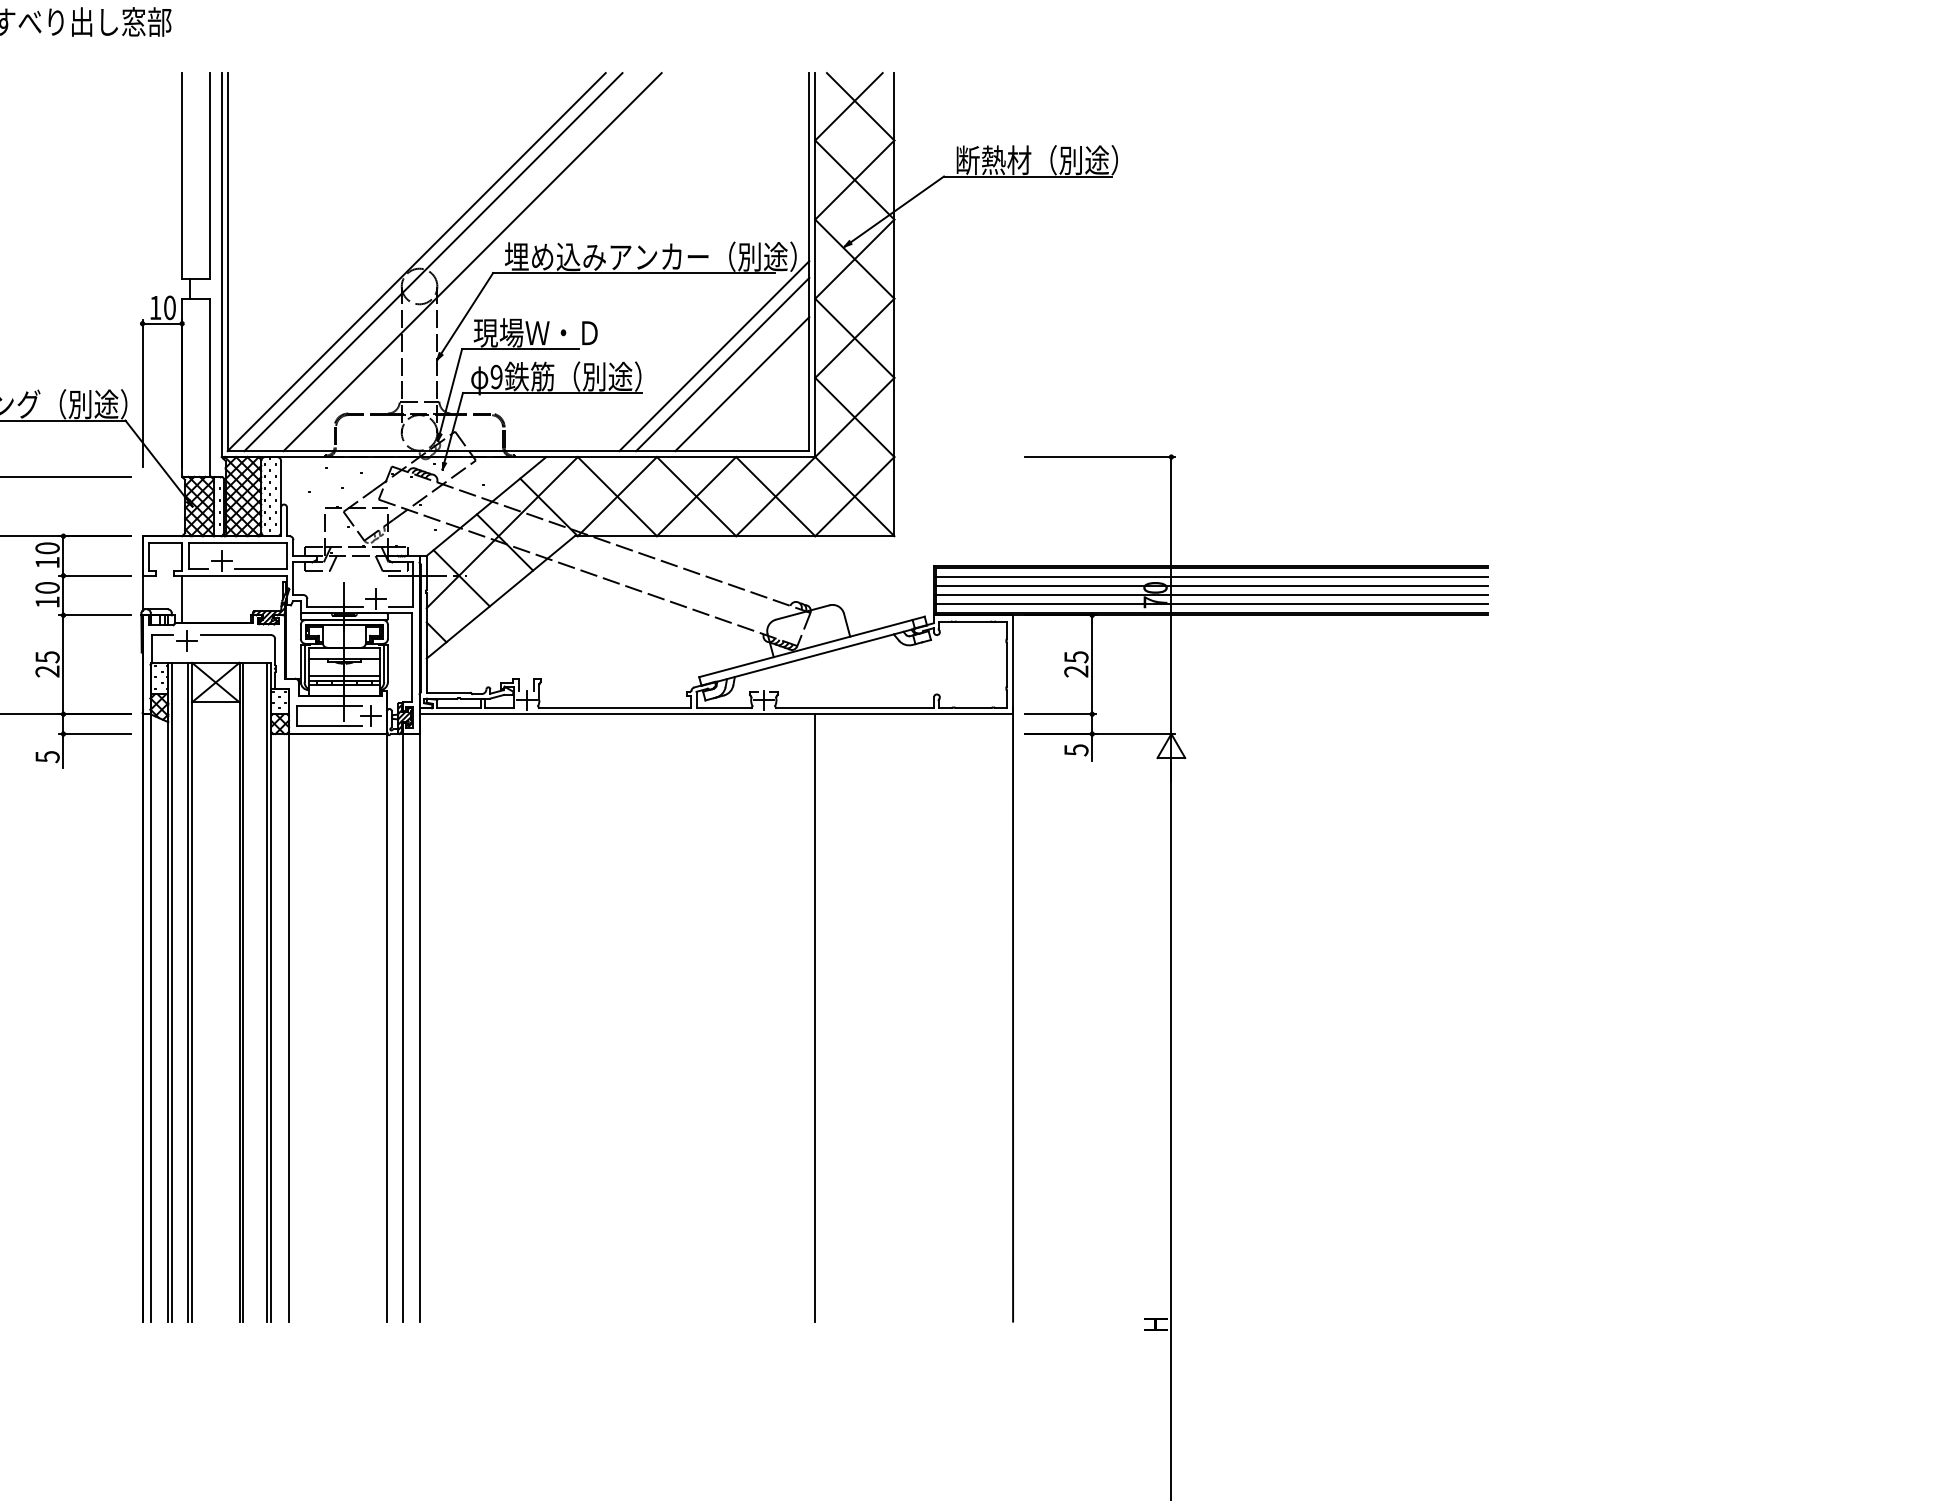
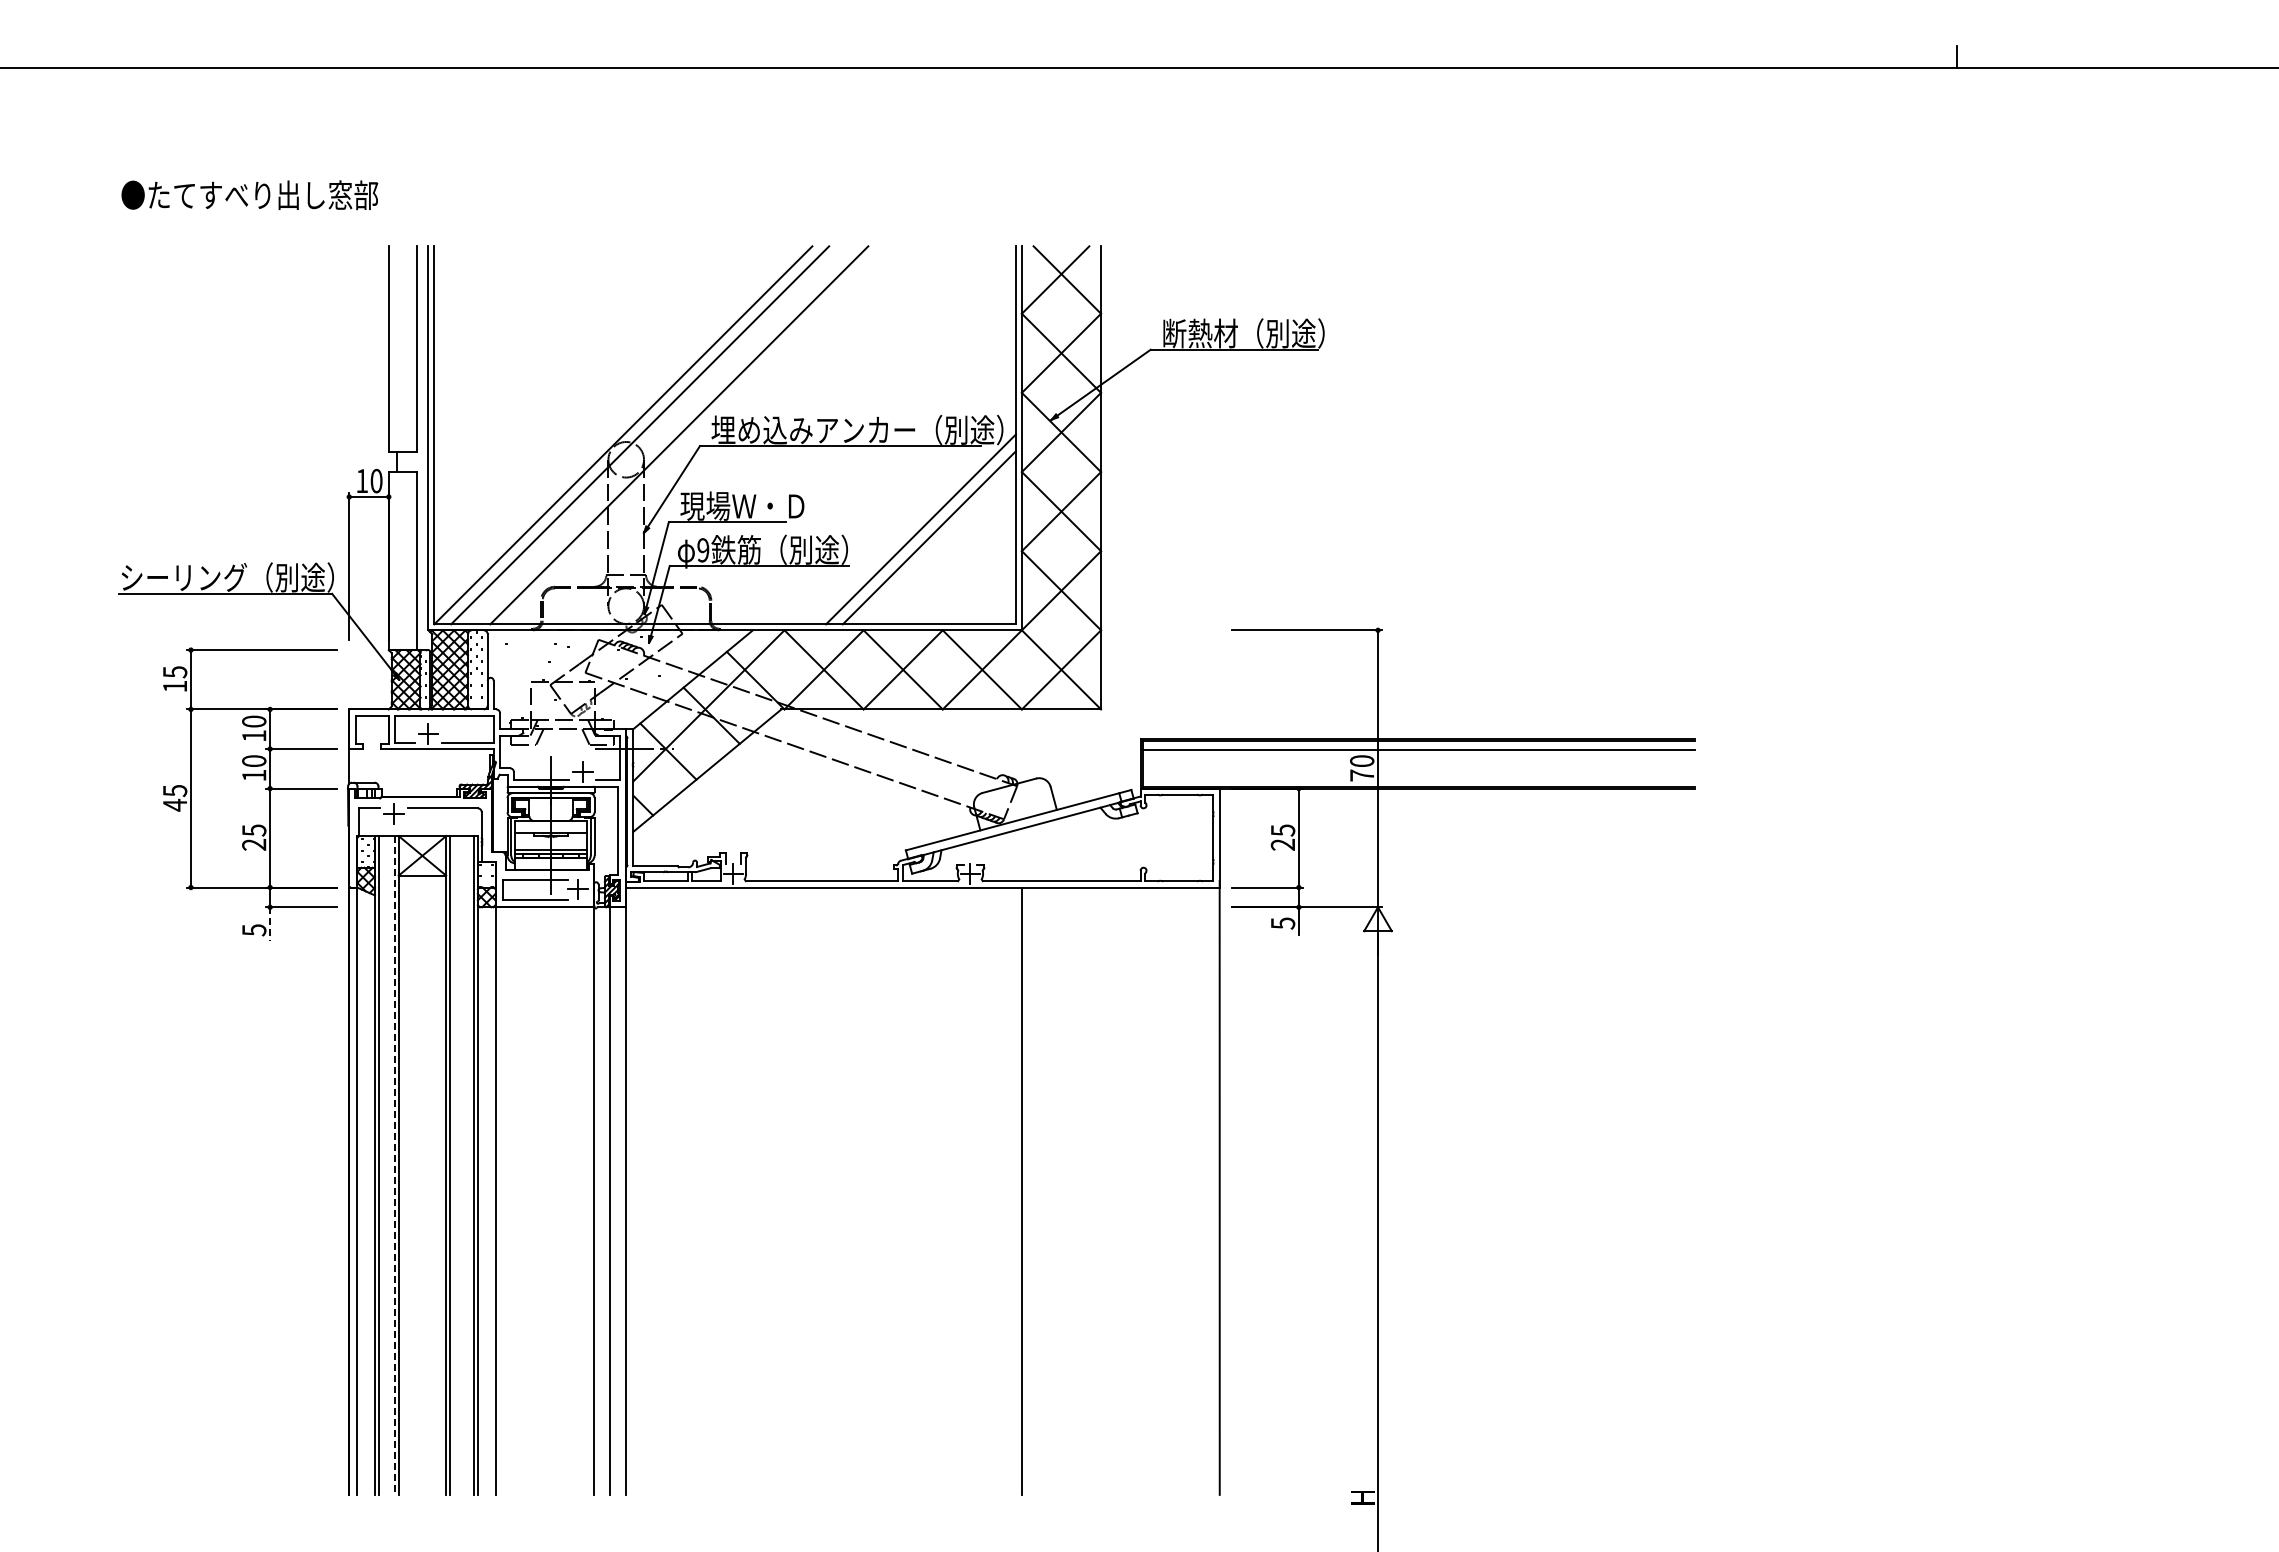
line: (741, 384) -> (948, 557), removed
line: (1211, 586) -> (1418, 759), removed
line: (1211, 595) -> (1418, 768), removed
line: (181, 599) -> (388, 772), removed
line: (1211, 604) -> (1418, 777), removed
line: (63, 751) -> (270, 924), solid -> dashed
line: (187, 992) -> (394, 1165), solid -> dashed

